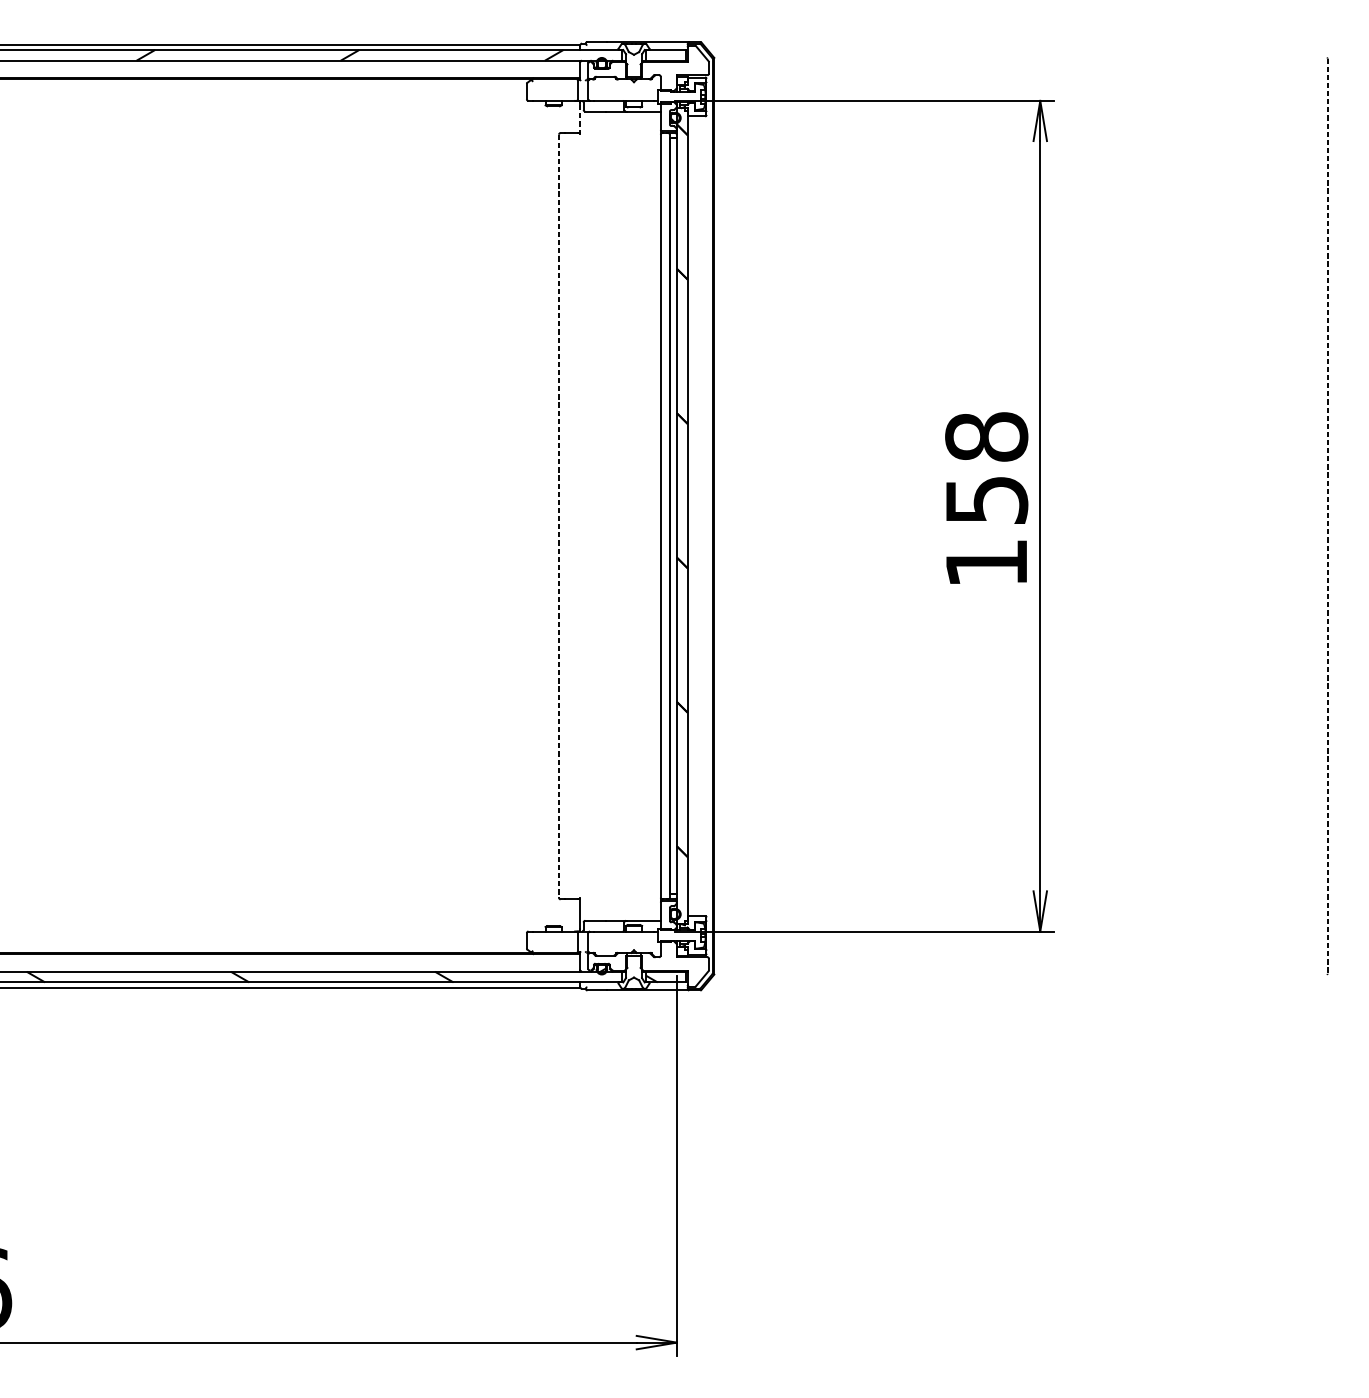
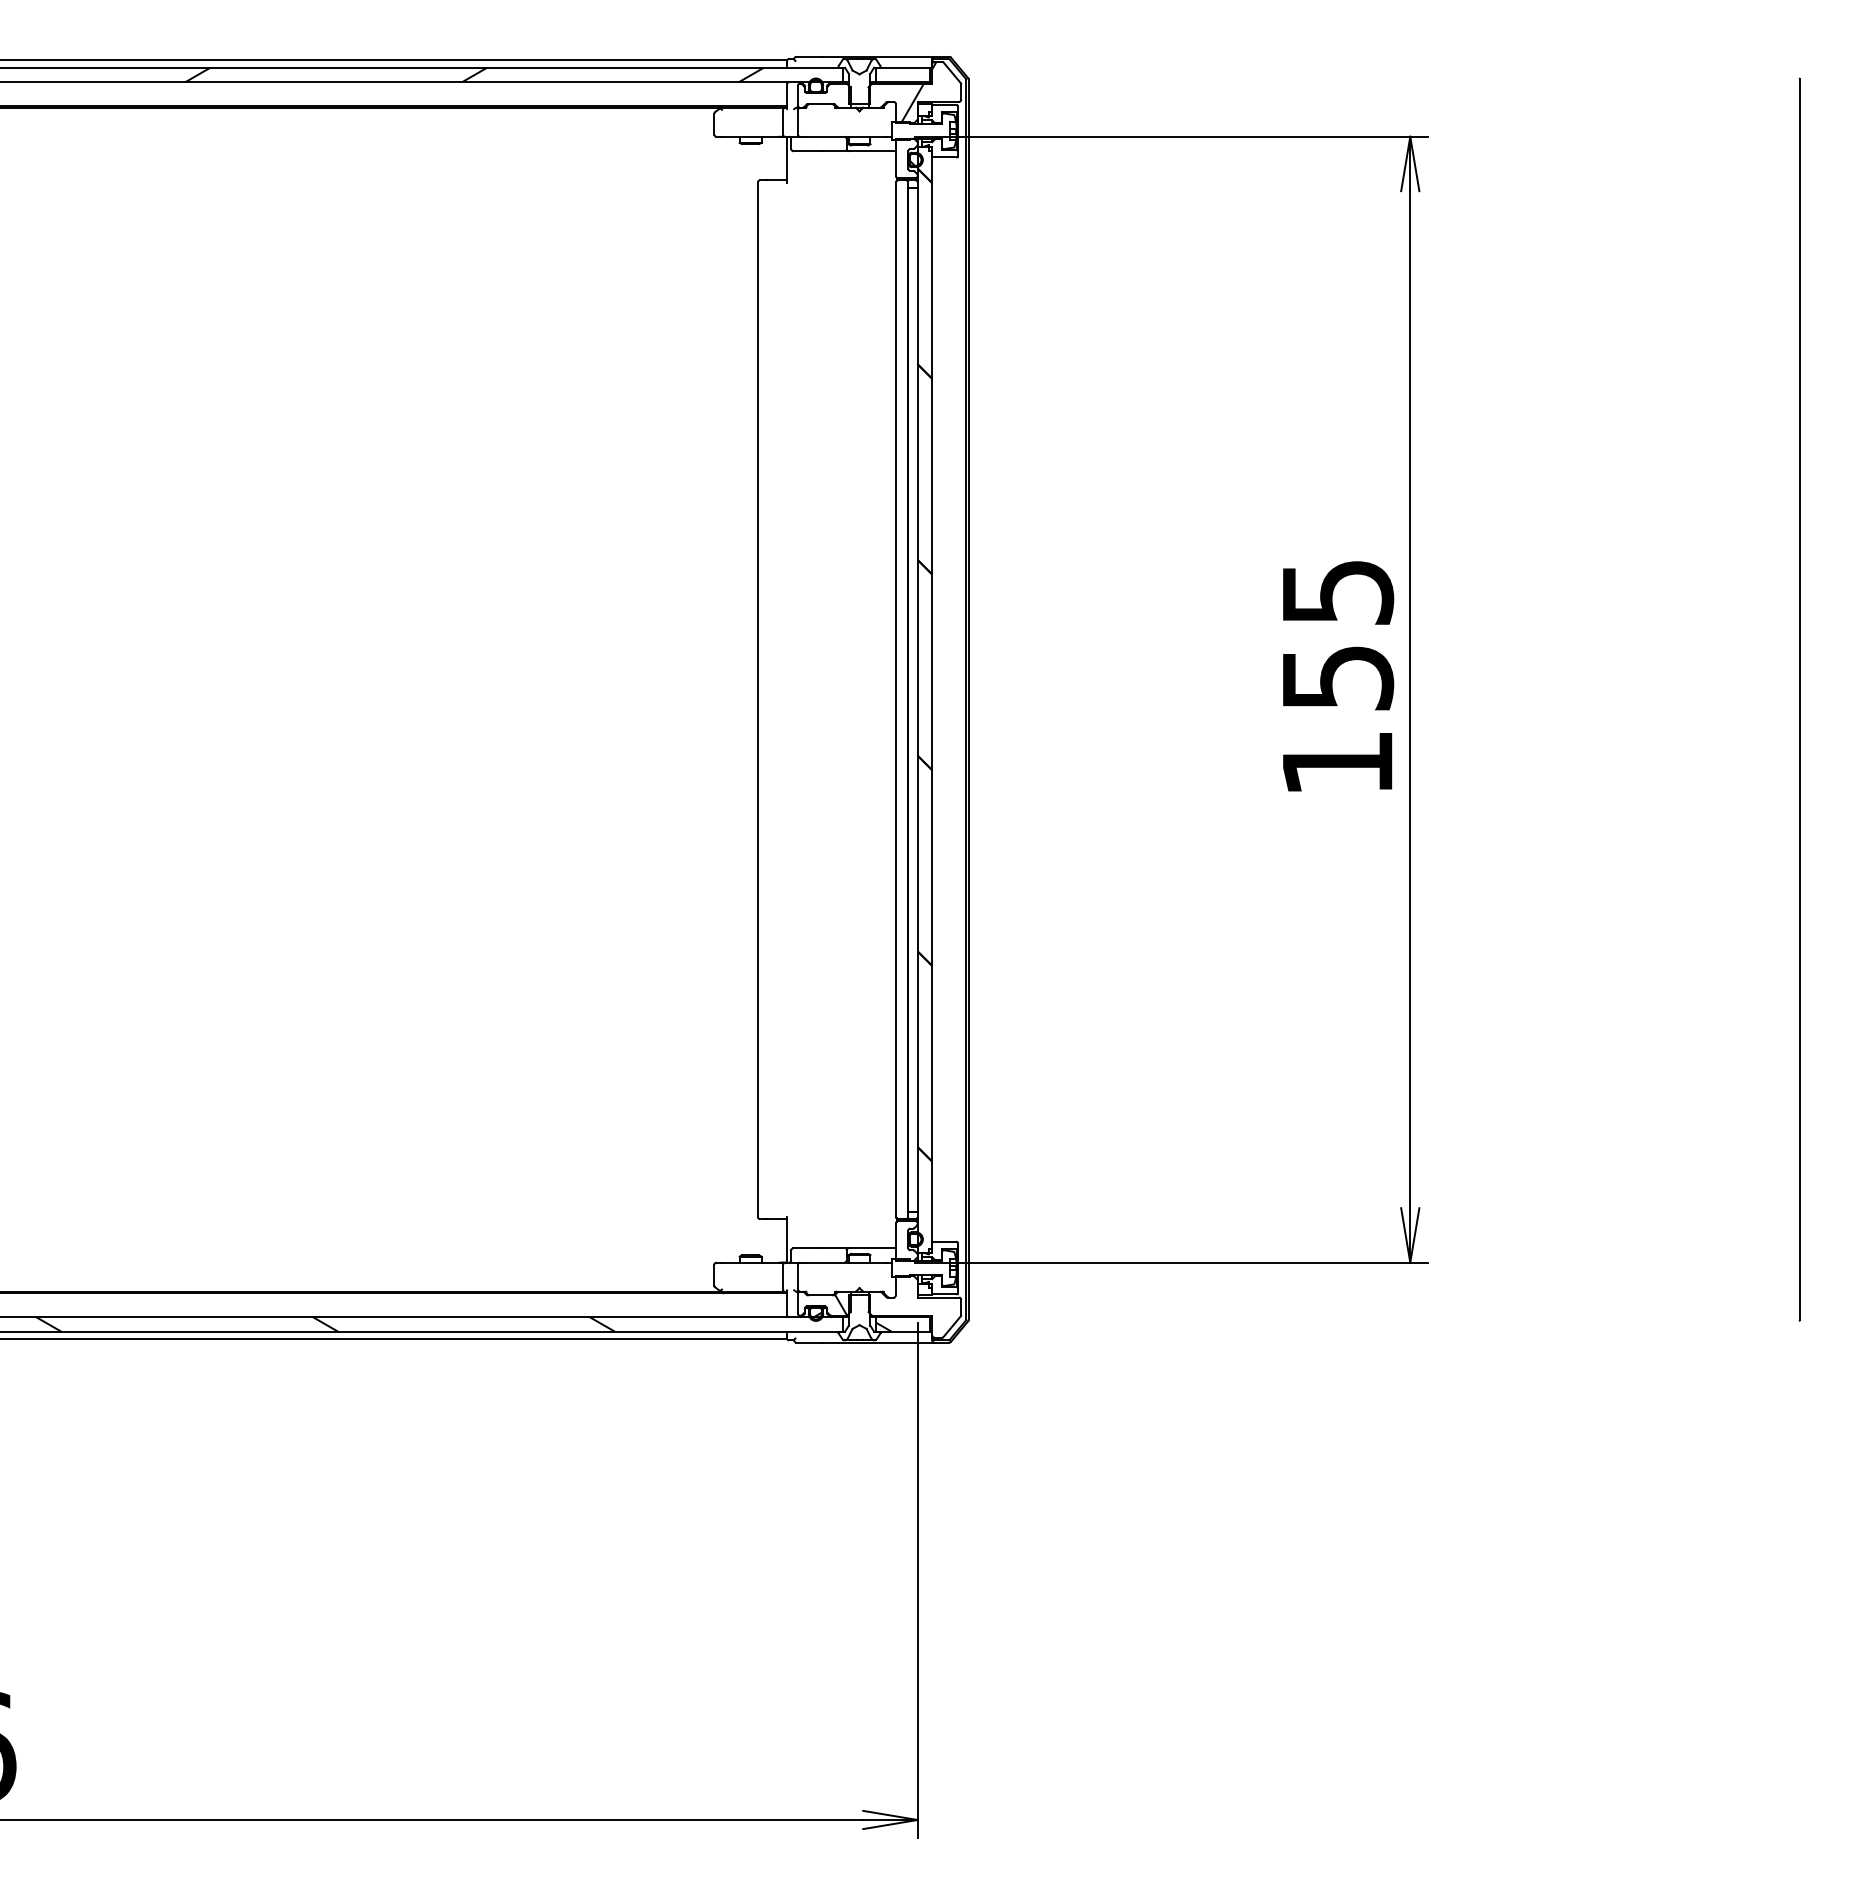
hatch: (677, 68) -> (918, 92), added
line: (580, 118) -> (786, 160), dashed -> solid
text: (986, 436) -> (1337, 591), 158 -> 155
line: (558, 516) -> (757, 700), dashed -> solid
line: (1327, 516) -> (1799, 700), dashed -> solid
hatch: (620, 962) -> (841, 1304), added

